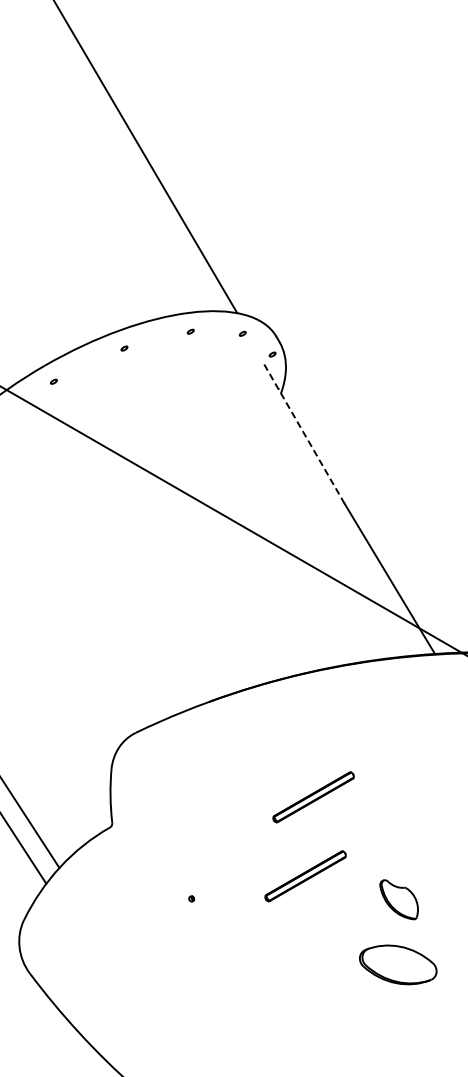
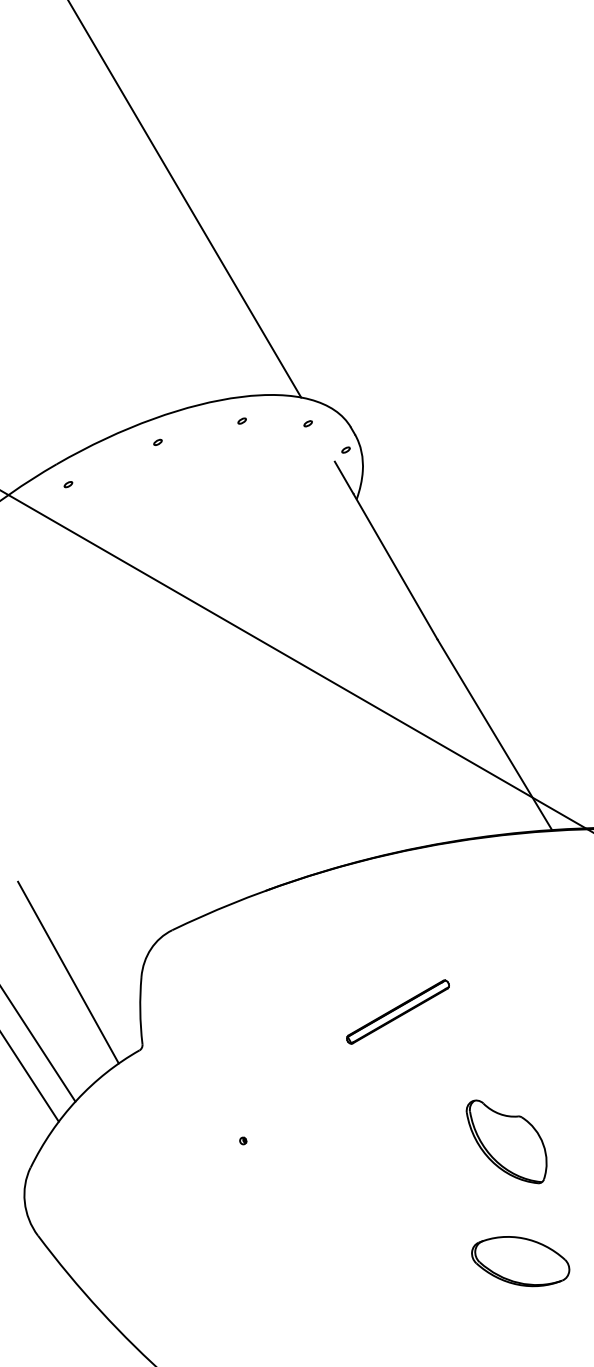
line: (304, 433) -> (386, 550), dashed -> solid
line: (53, 765) -> (67, 971), added
part: (305, 876) -> (387, 1112), removed
part: (398, 899) -> (505, 1141), size x1.67
part: (398, 964) -> (521, 1260), moved

